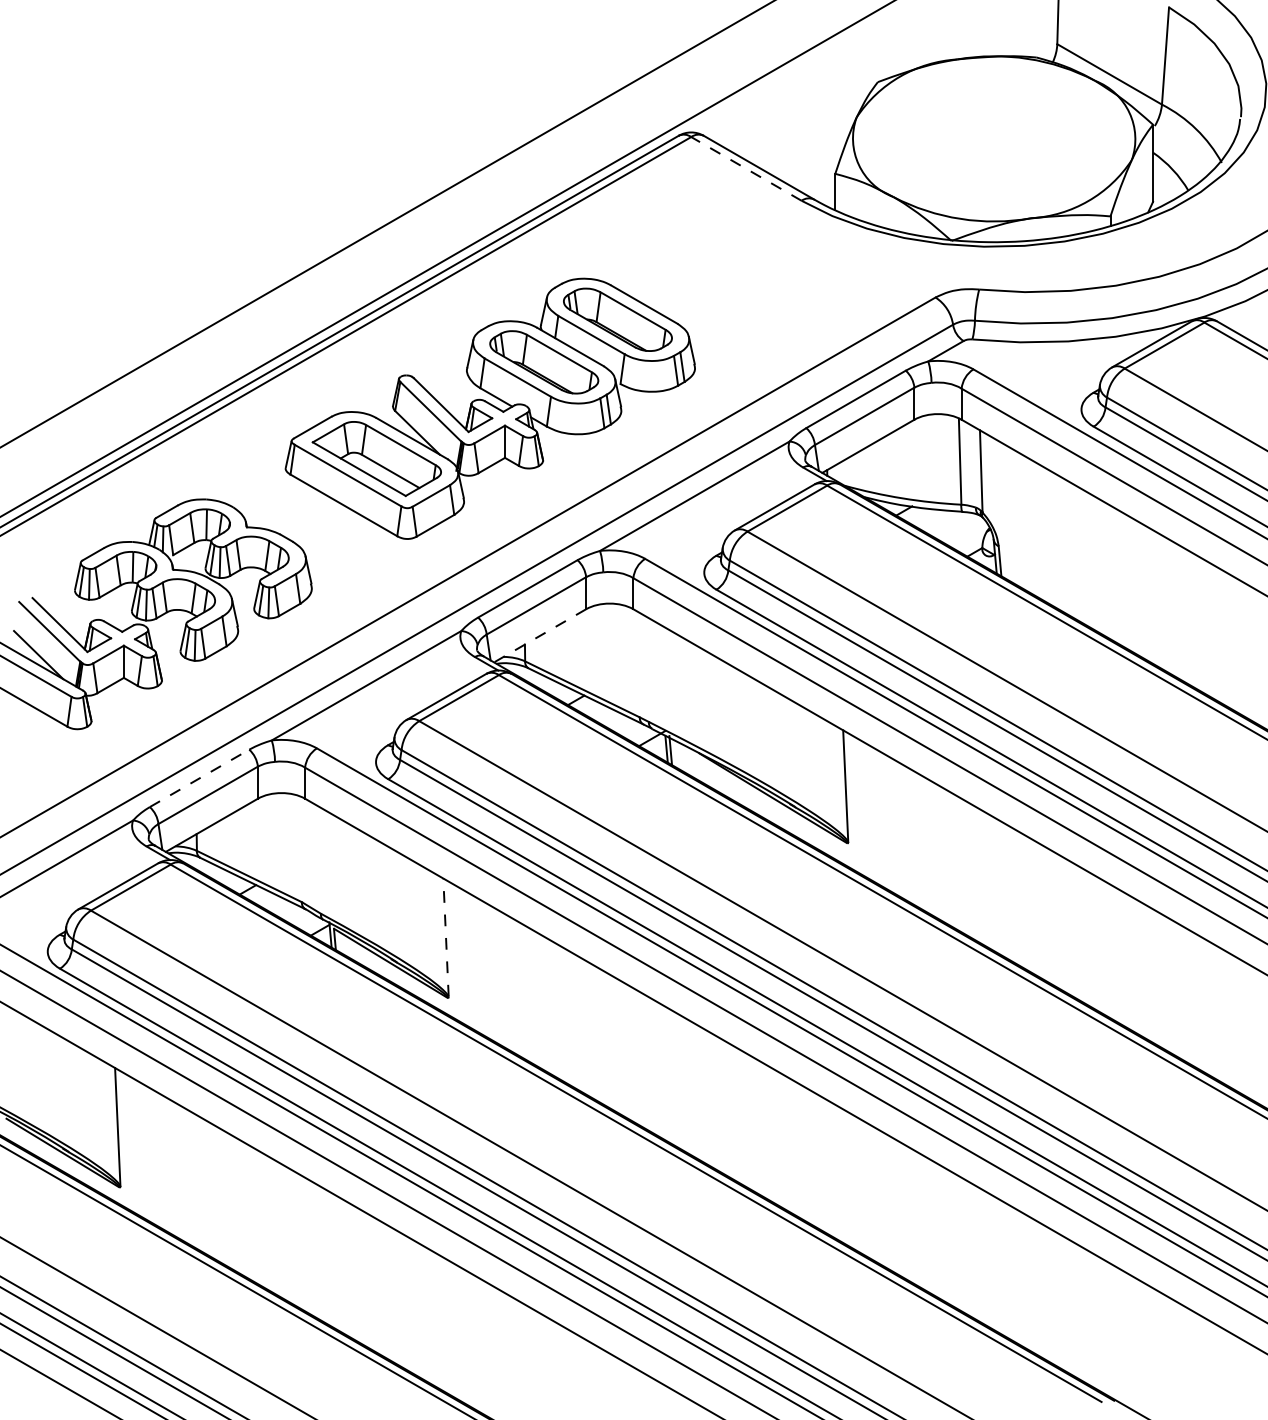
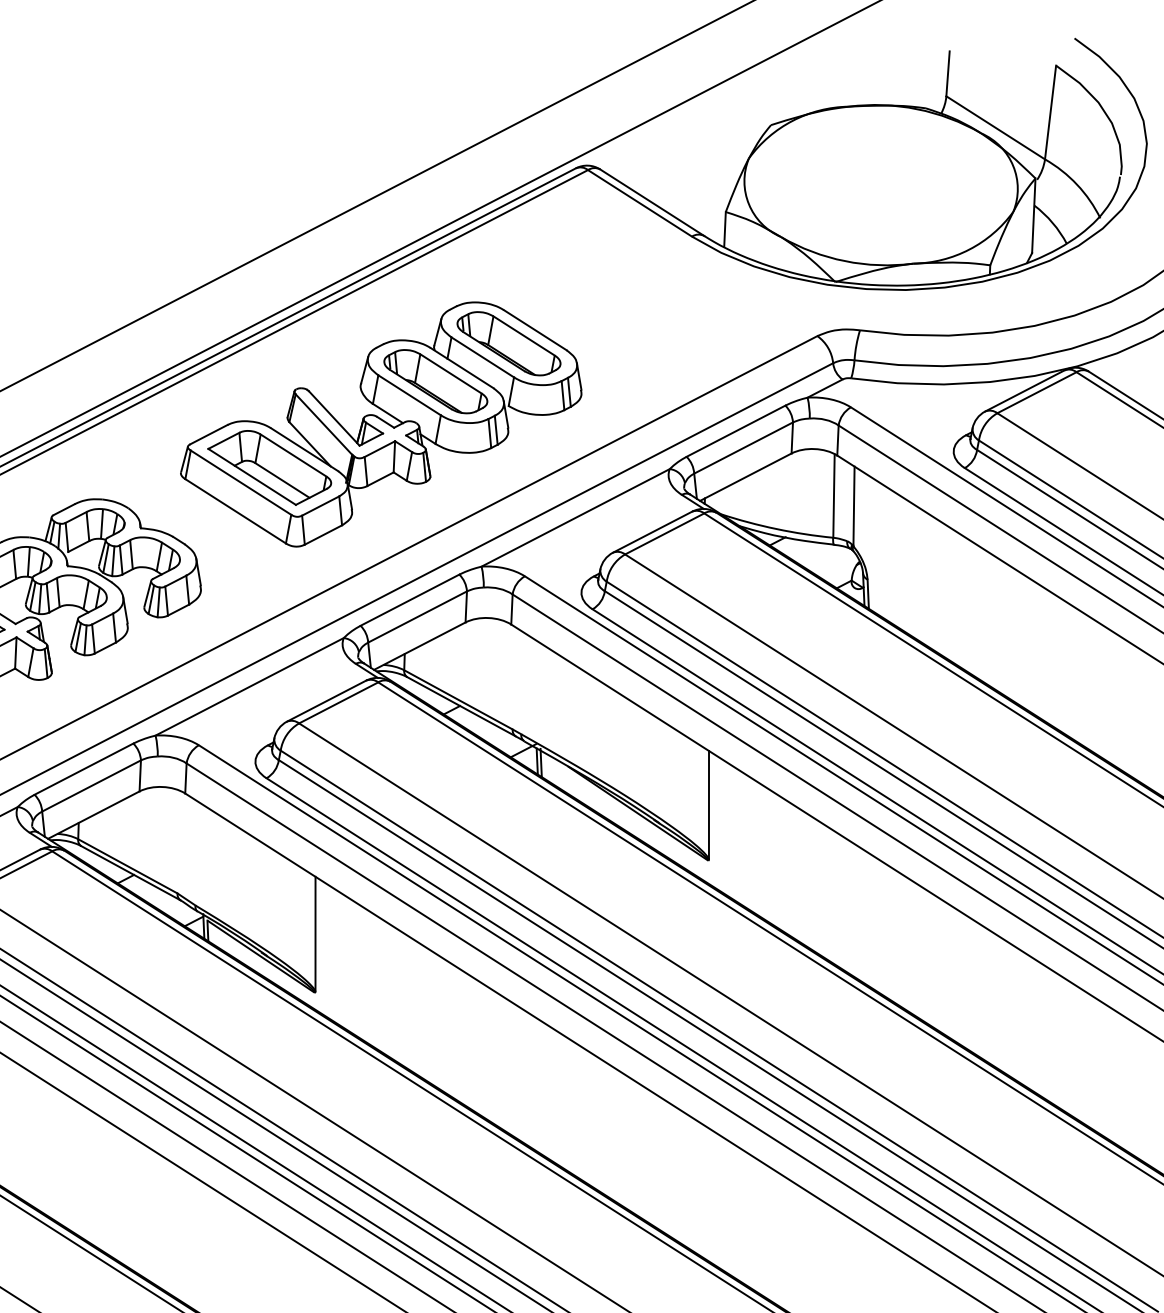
line: (746, 168) -> (640, 202), dashed -> solid
line: (539, 636) -> (419, 646), dashed -> solid
line: (200, 778) -> (84, 769), dashed -> solid
line: (446, 937) -> (315, 934), dashed -> solid

